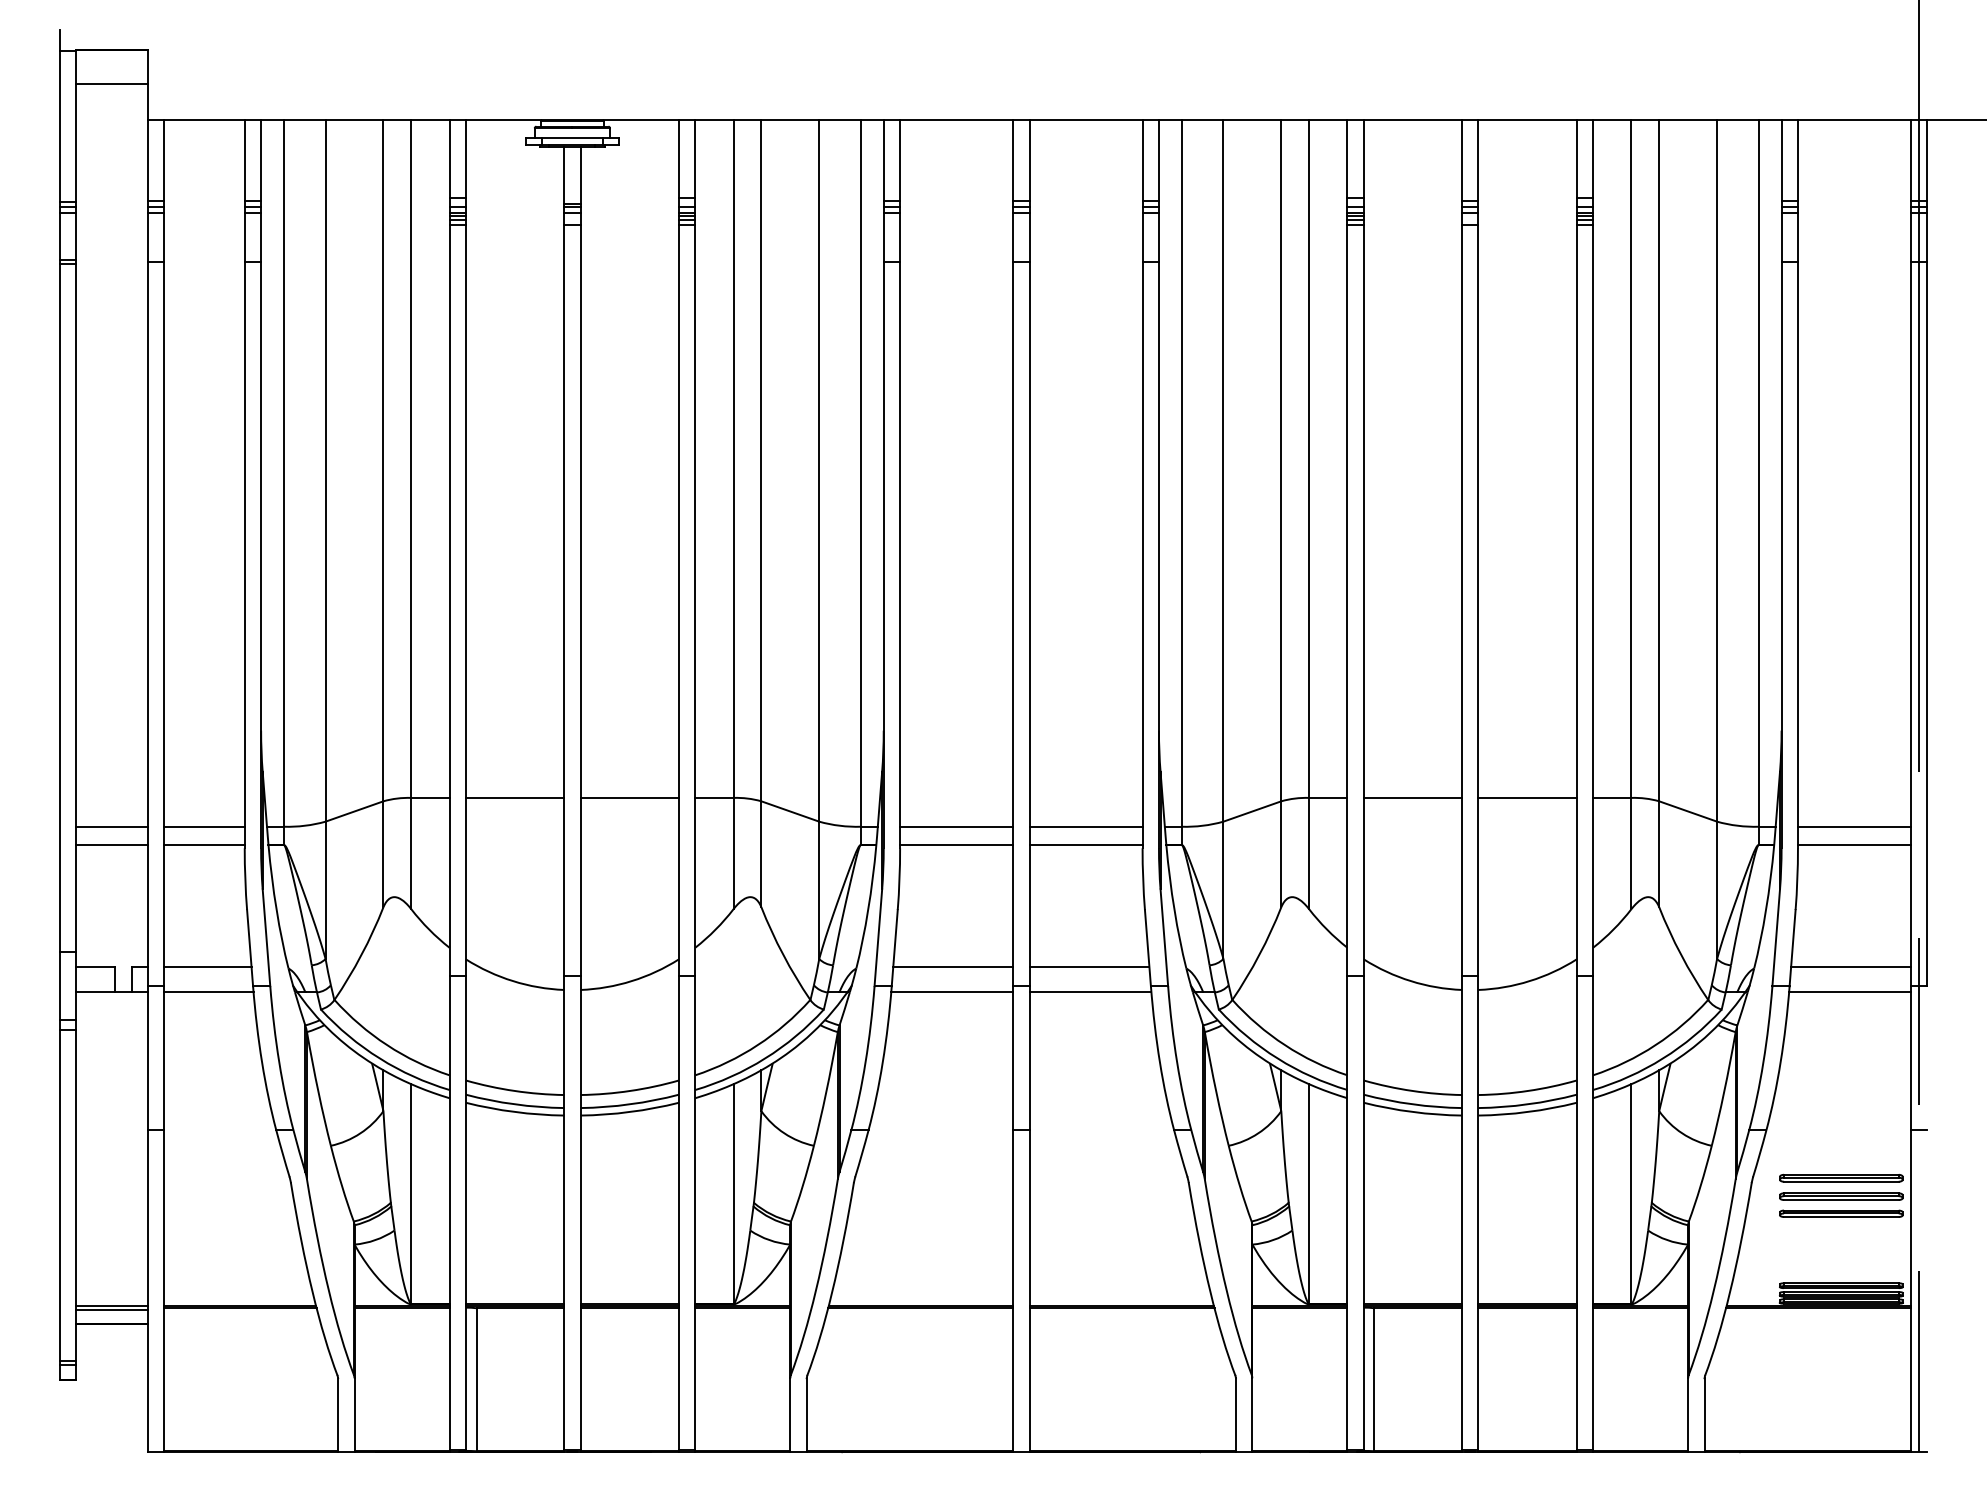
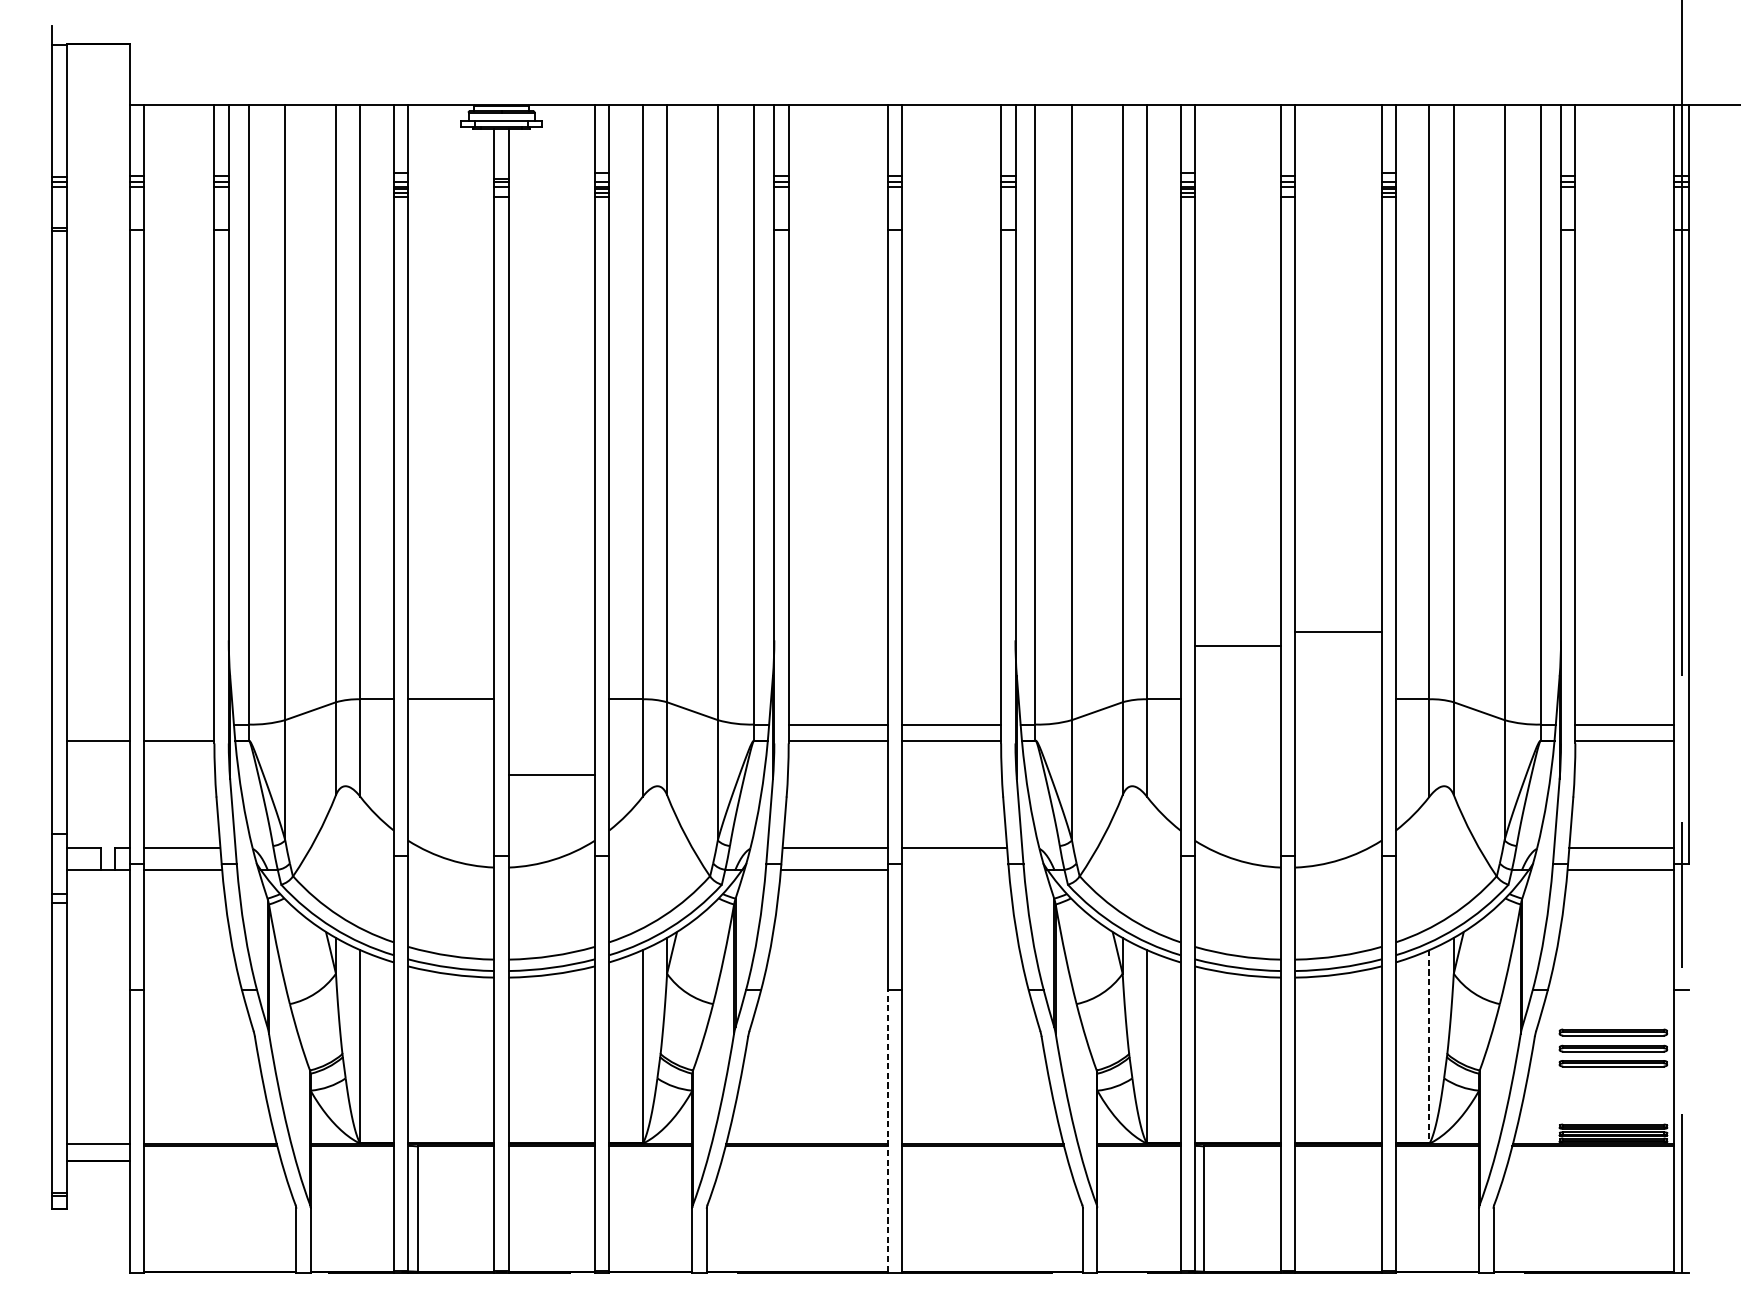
line: (111, 83) -> (97, 73), removed
line: (629, 797) -> (551, 774), moved
line: (1412, 797) -> (1237, 645), moved
line: (1527, 797) -> (1338, 631), moved
line: (111, 826) -> (97, 724), removed
line: (204, 826) -> (179, 724), removed
line: (1090, 992) -> (955, 869), removed
line: (1631, 1194) -> (1429, 1046), solid -> dashed
line: (1013, 1290) -> (888, 1130), solid -> dashed
line: (111, 1309) -> (97, 1147), removed

